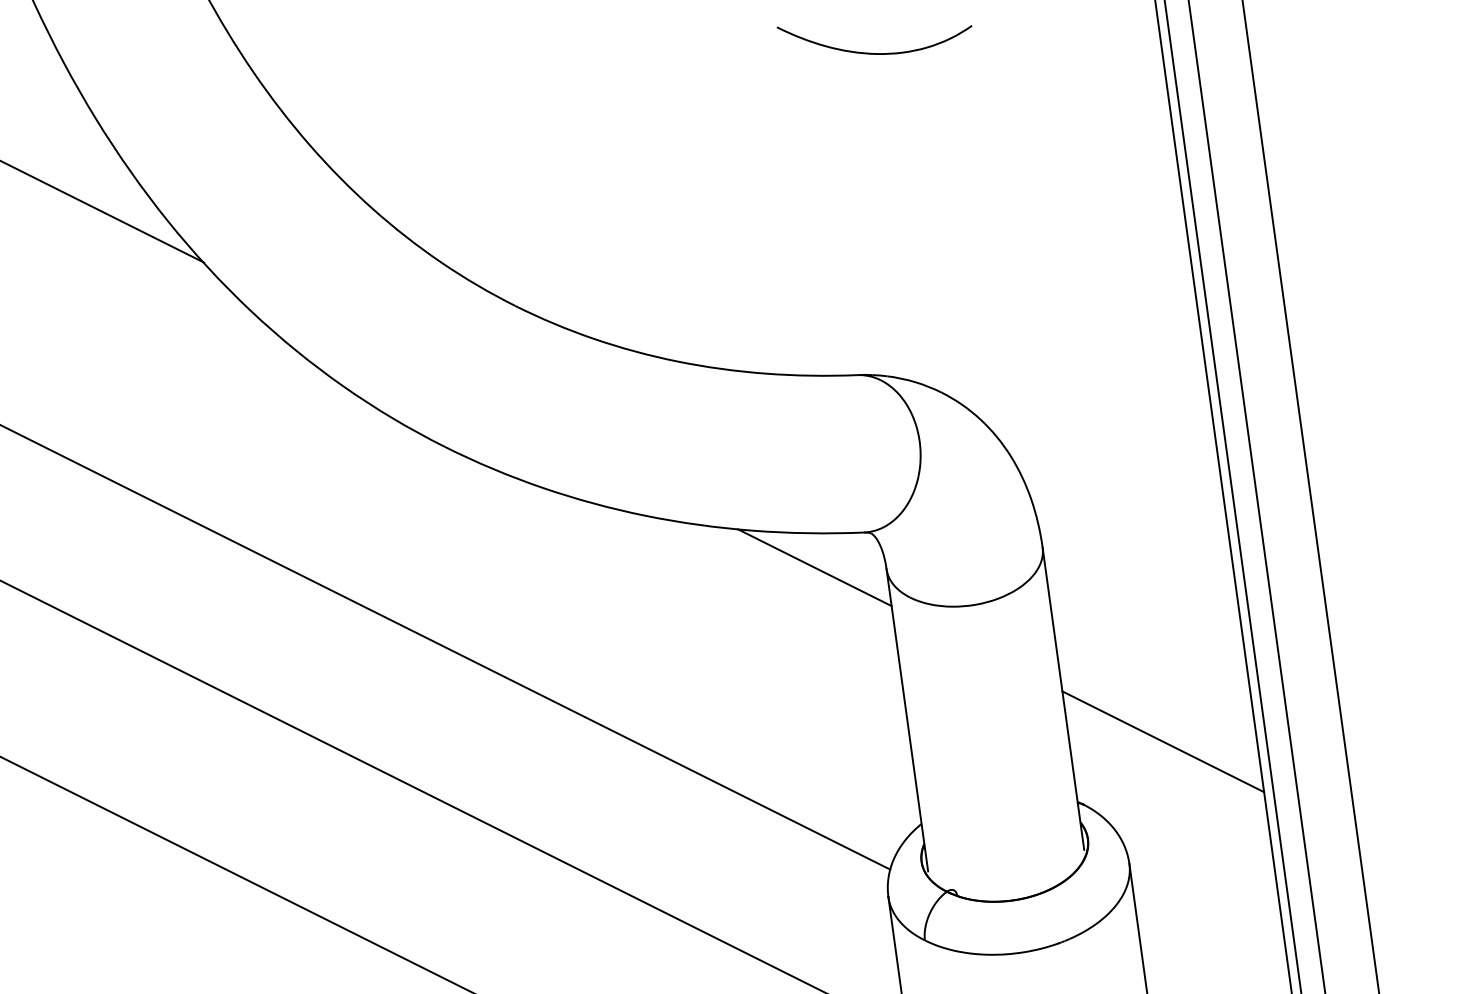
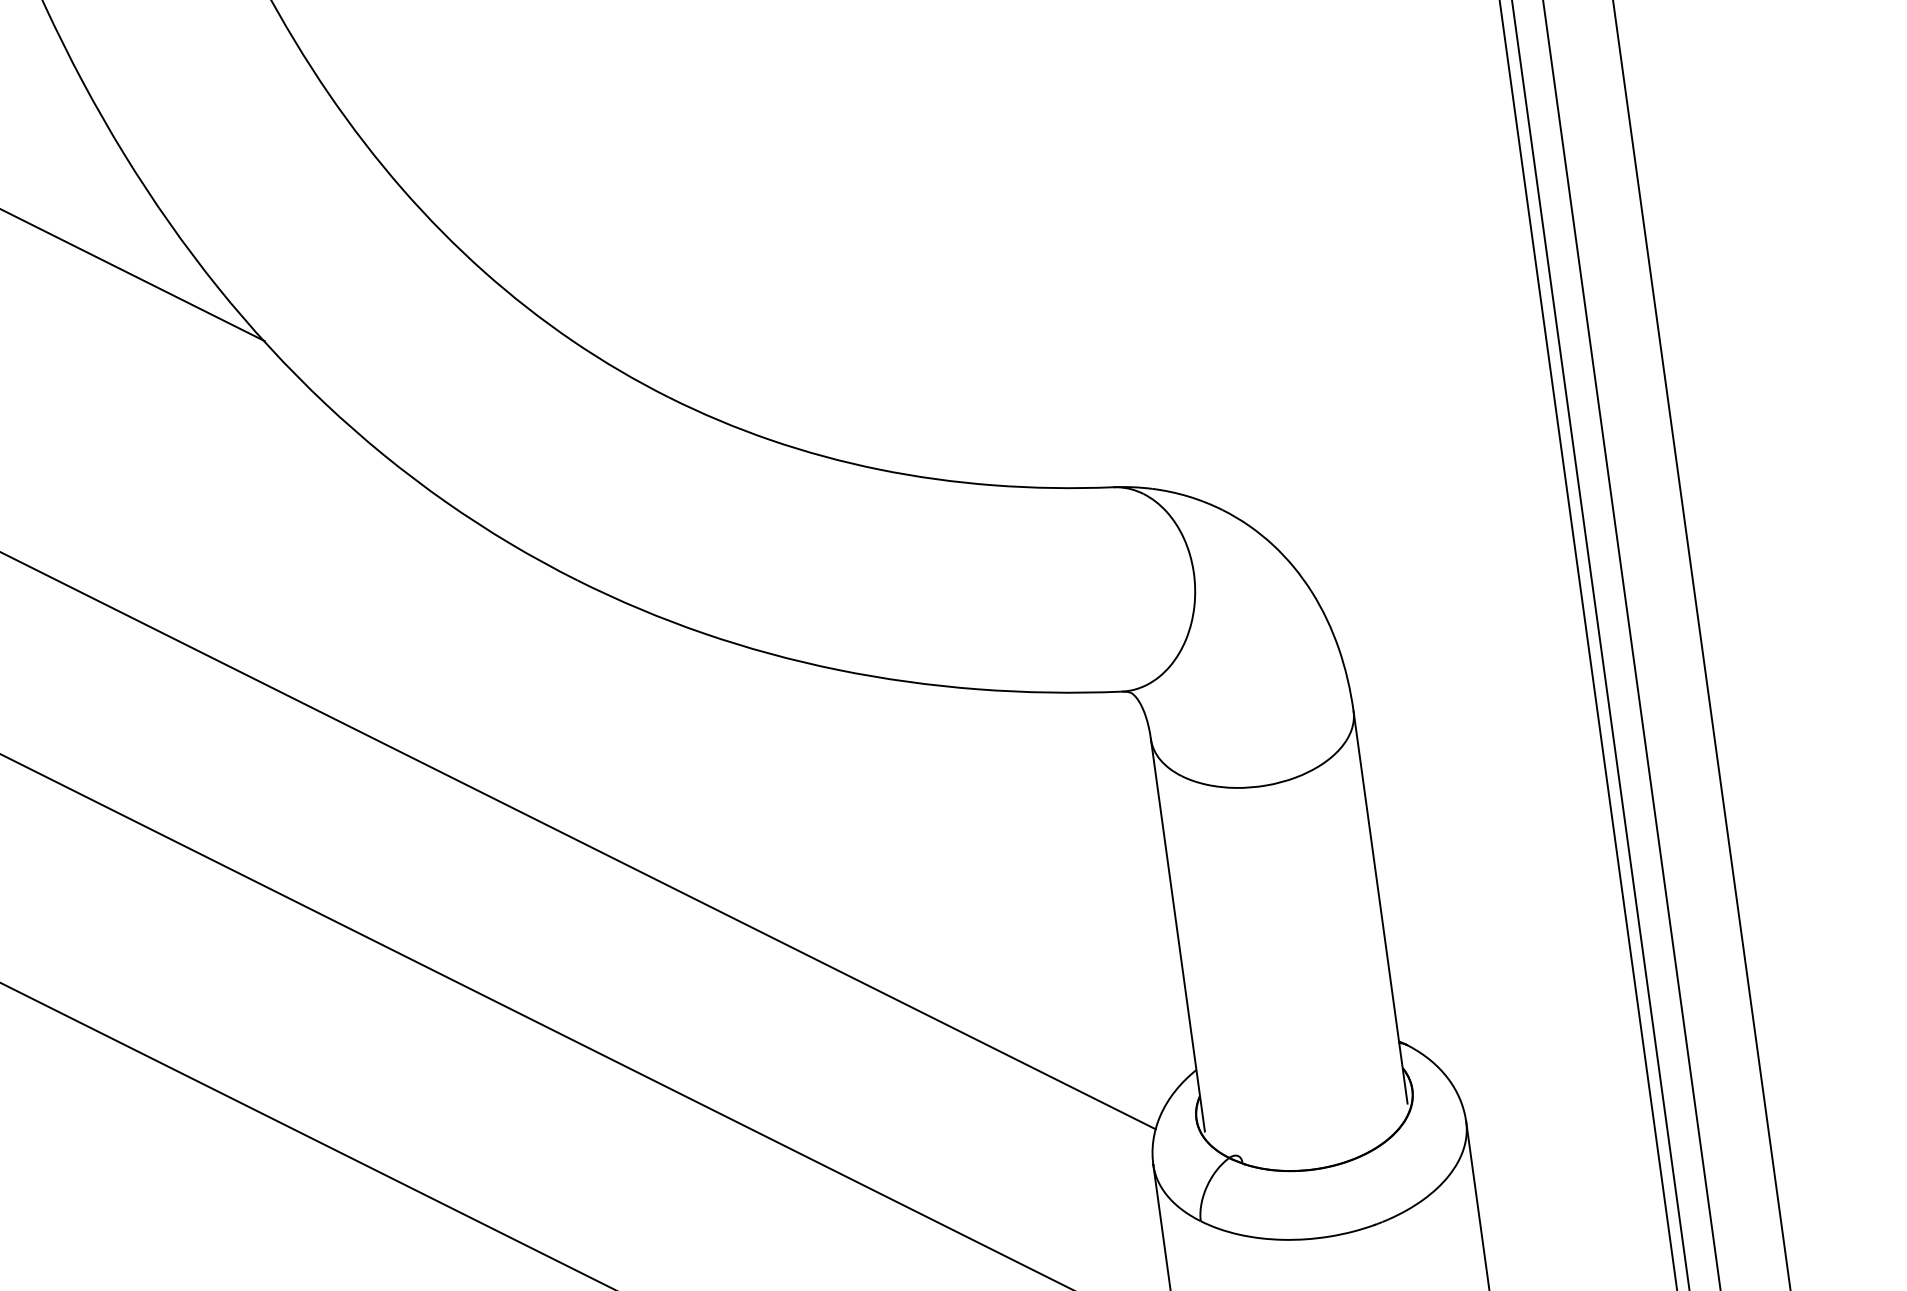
curve: (874, 53) -> (1135, 69), removed
line: (814, 567) -> (1057, 737), removed
line: (1163, 741) -> (1510, 962), removed

